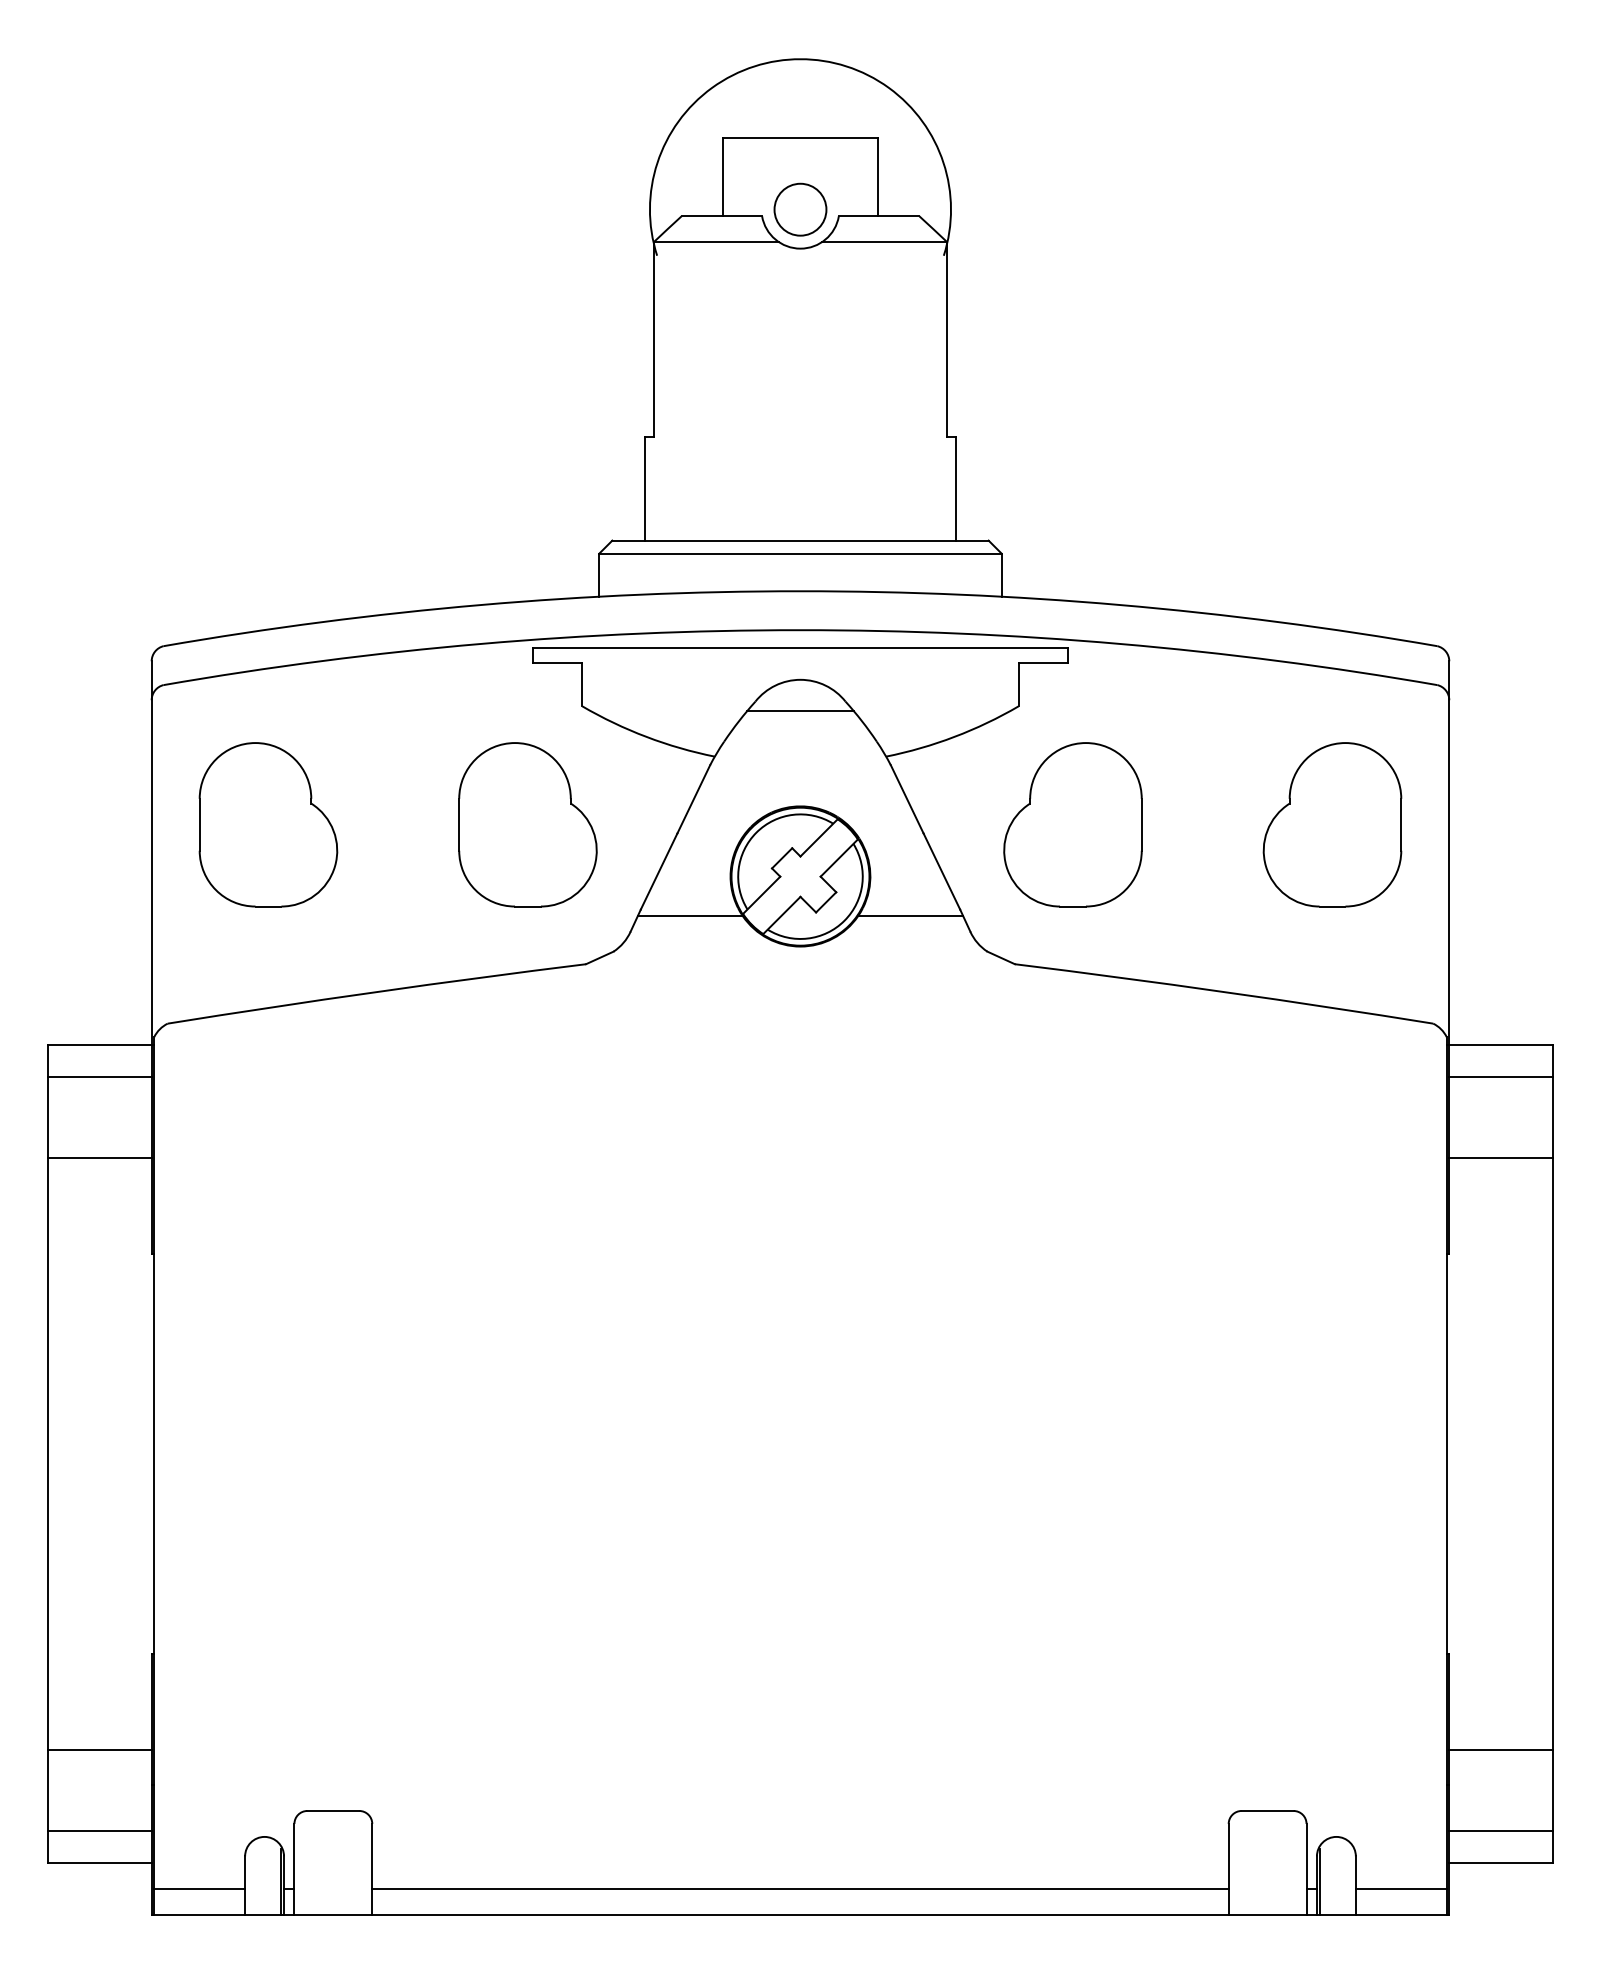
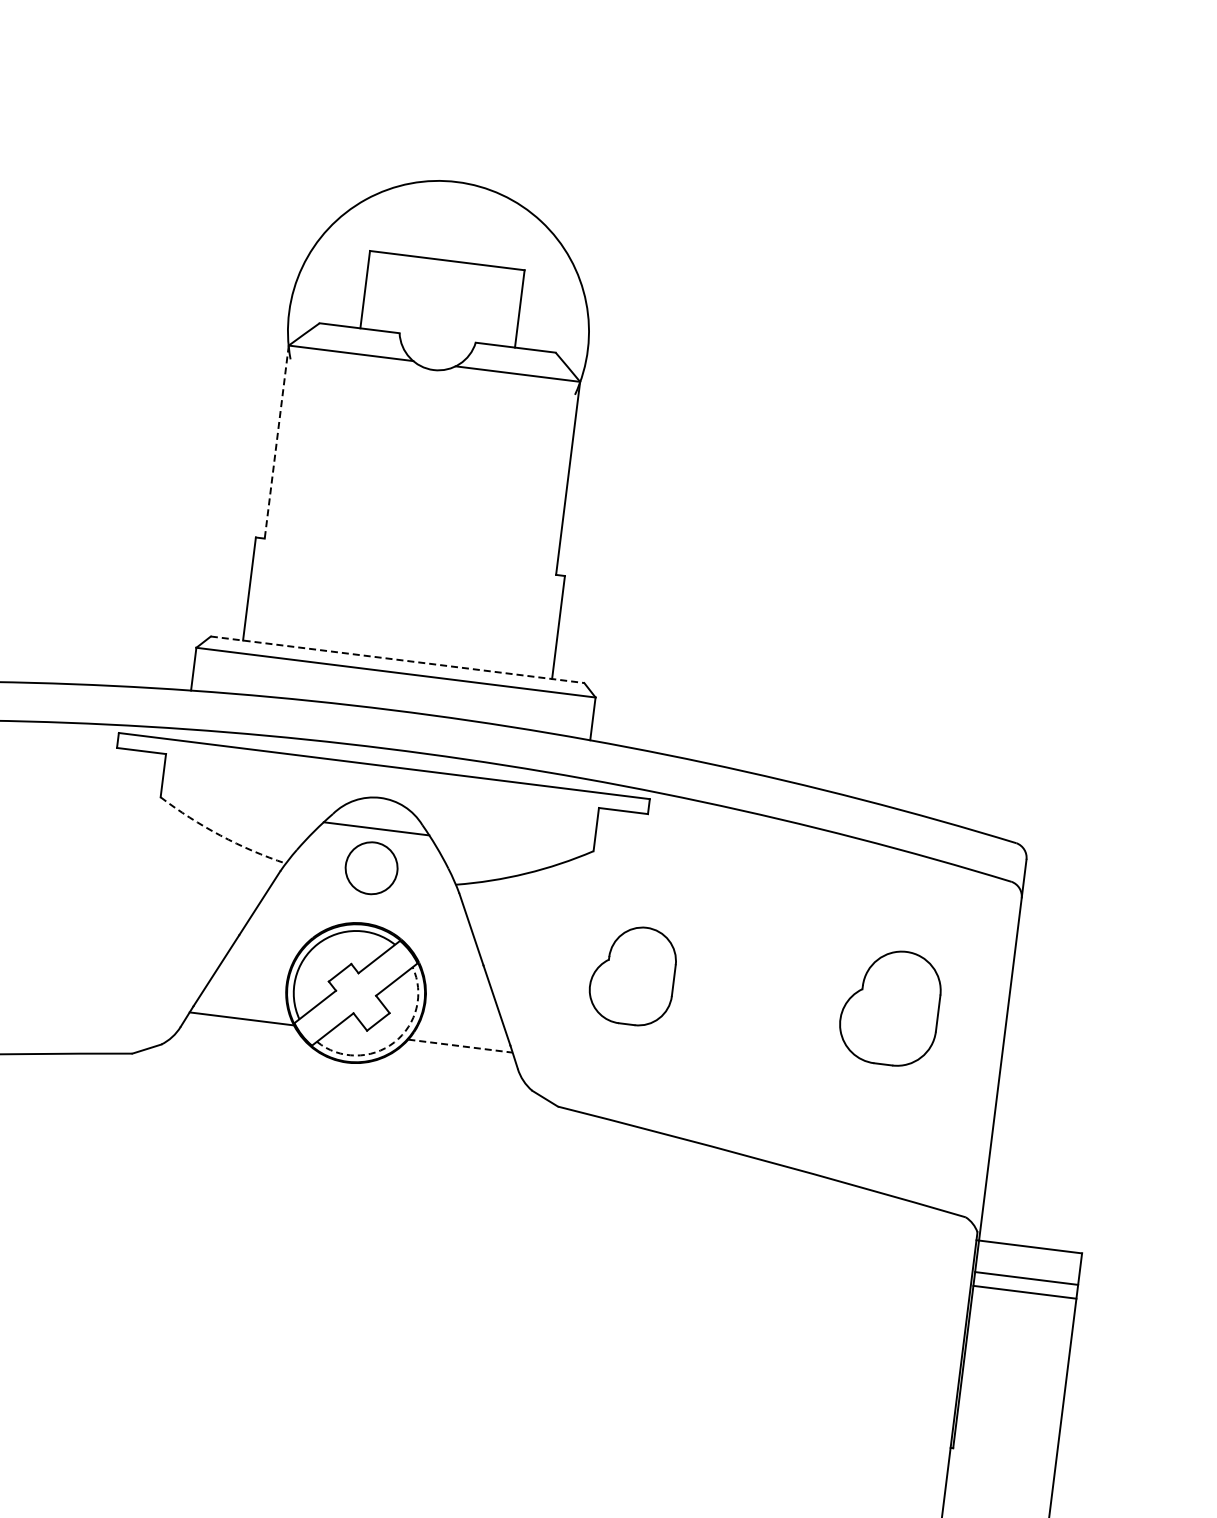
circle: (800, 209) -> (371, 868), moved
line: (653, 340) -> (276, 443), solid -> dashed
line: (800, 540) -> (397, 659), solid -> dashed
arc: (646, 736) -> (220, 835), solid -> dashed
part: (527, 824) -> (91, 907), removed
part: (1072, 824) -> (632, 975), size x0.6
part: (1332, 824) -> (890, 1007), size x0.7
line: (910, 916) -> (460, 1046), solid -> dashed
arc: (844, 920) -> (394, 1042), solid -> dashed
line: (1501, 1157) -> (1025, 1292), moved

